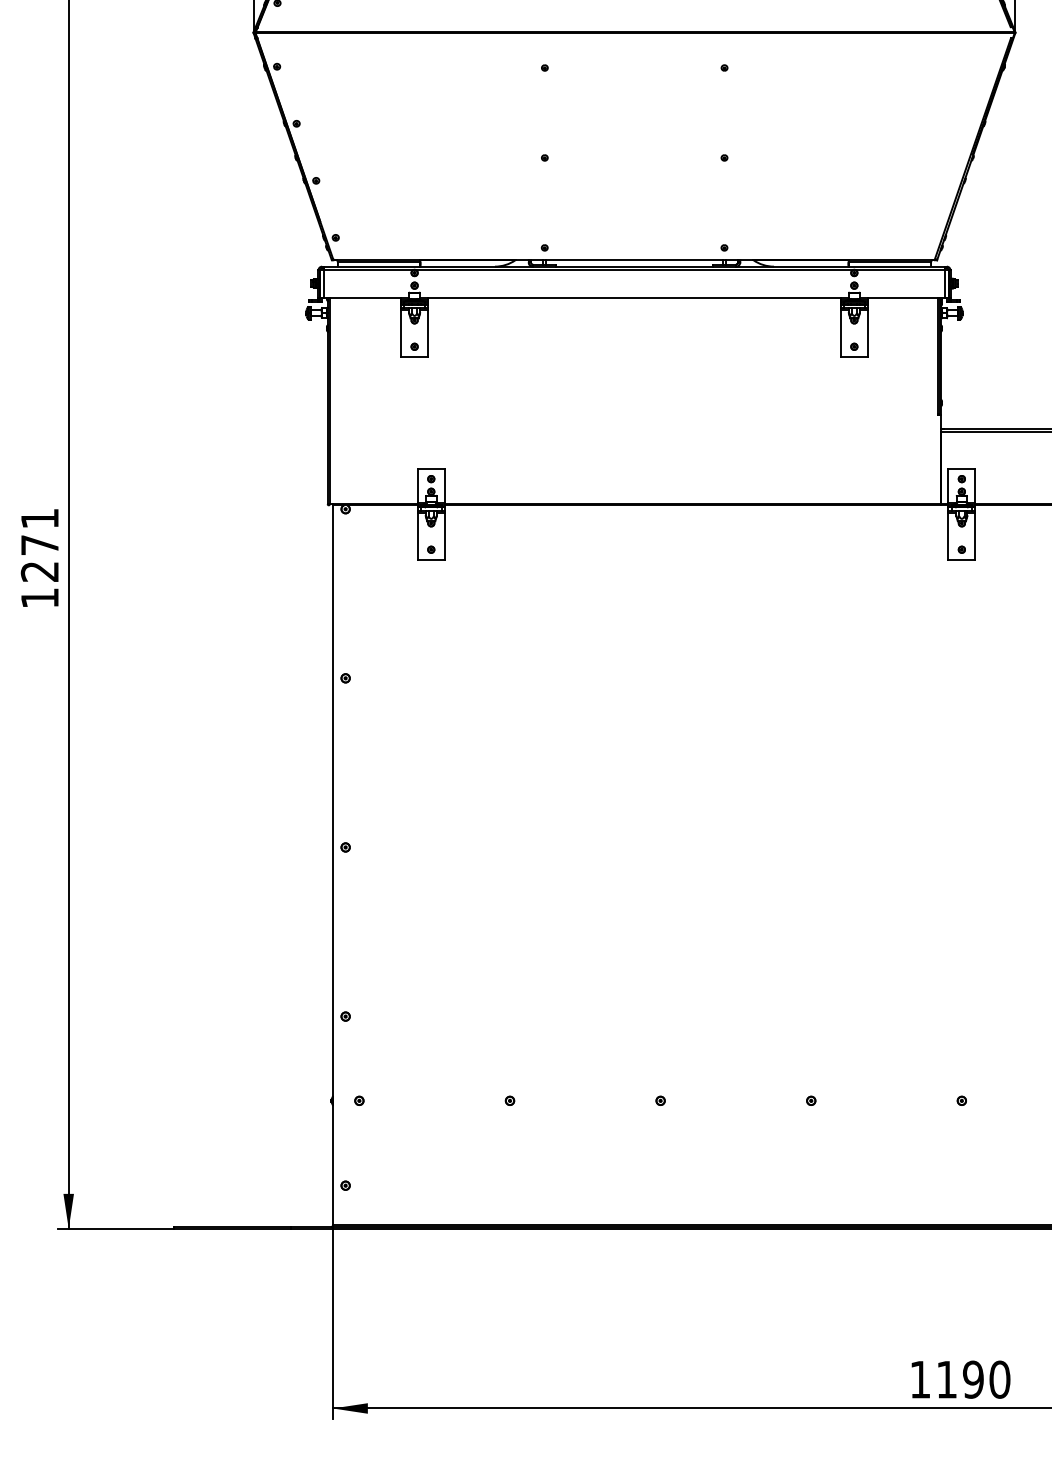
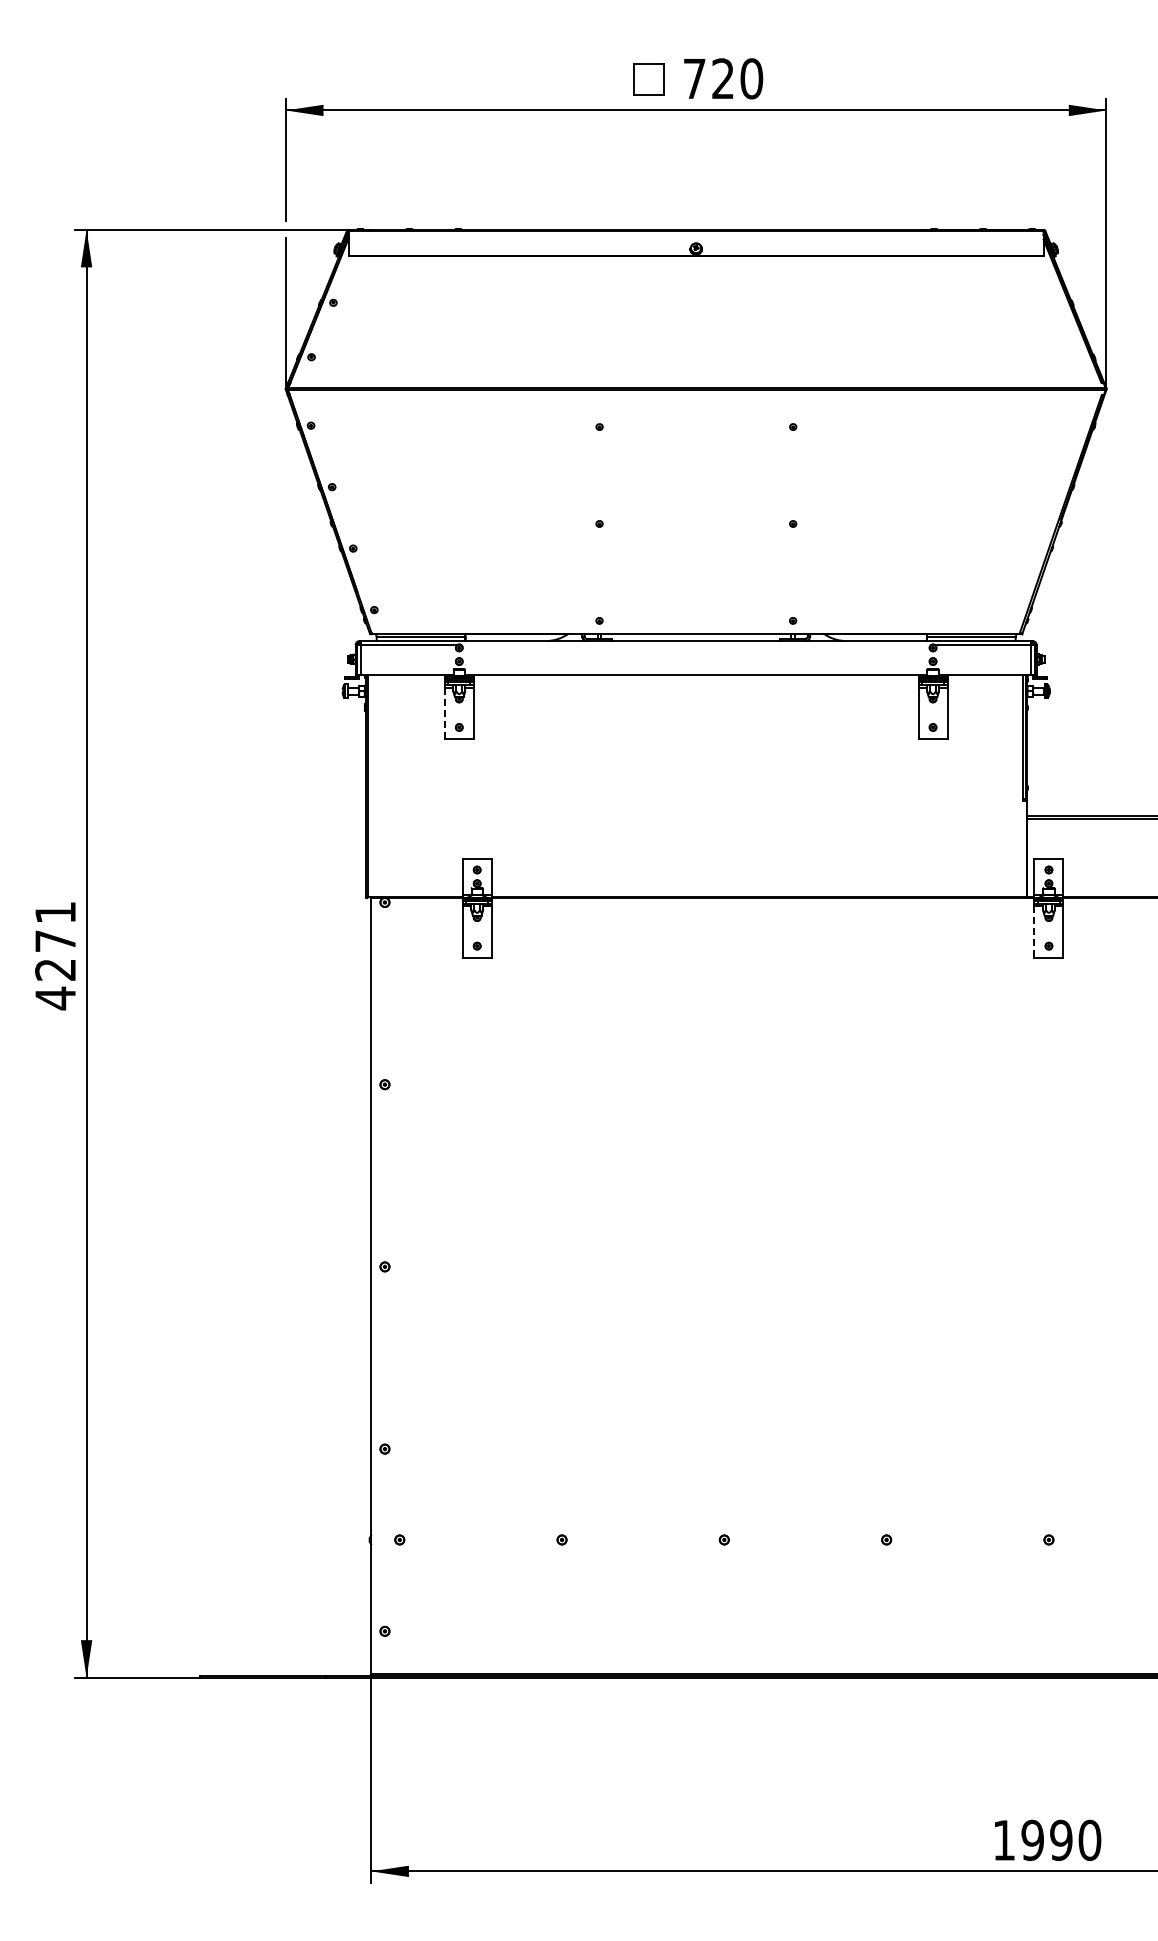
line: (634, 270) -> (696, 645), removed
line: (400, 333) -> (444, 713), solid -> dashed
line: (948, 536) -> (1034, 931), solid -> dashed
text: (39, 598) -> (55, 998), 1271 -> 4271
text: (946, 1378) -> (1032, 1839), 1190 -> 1990

